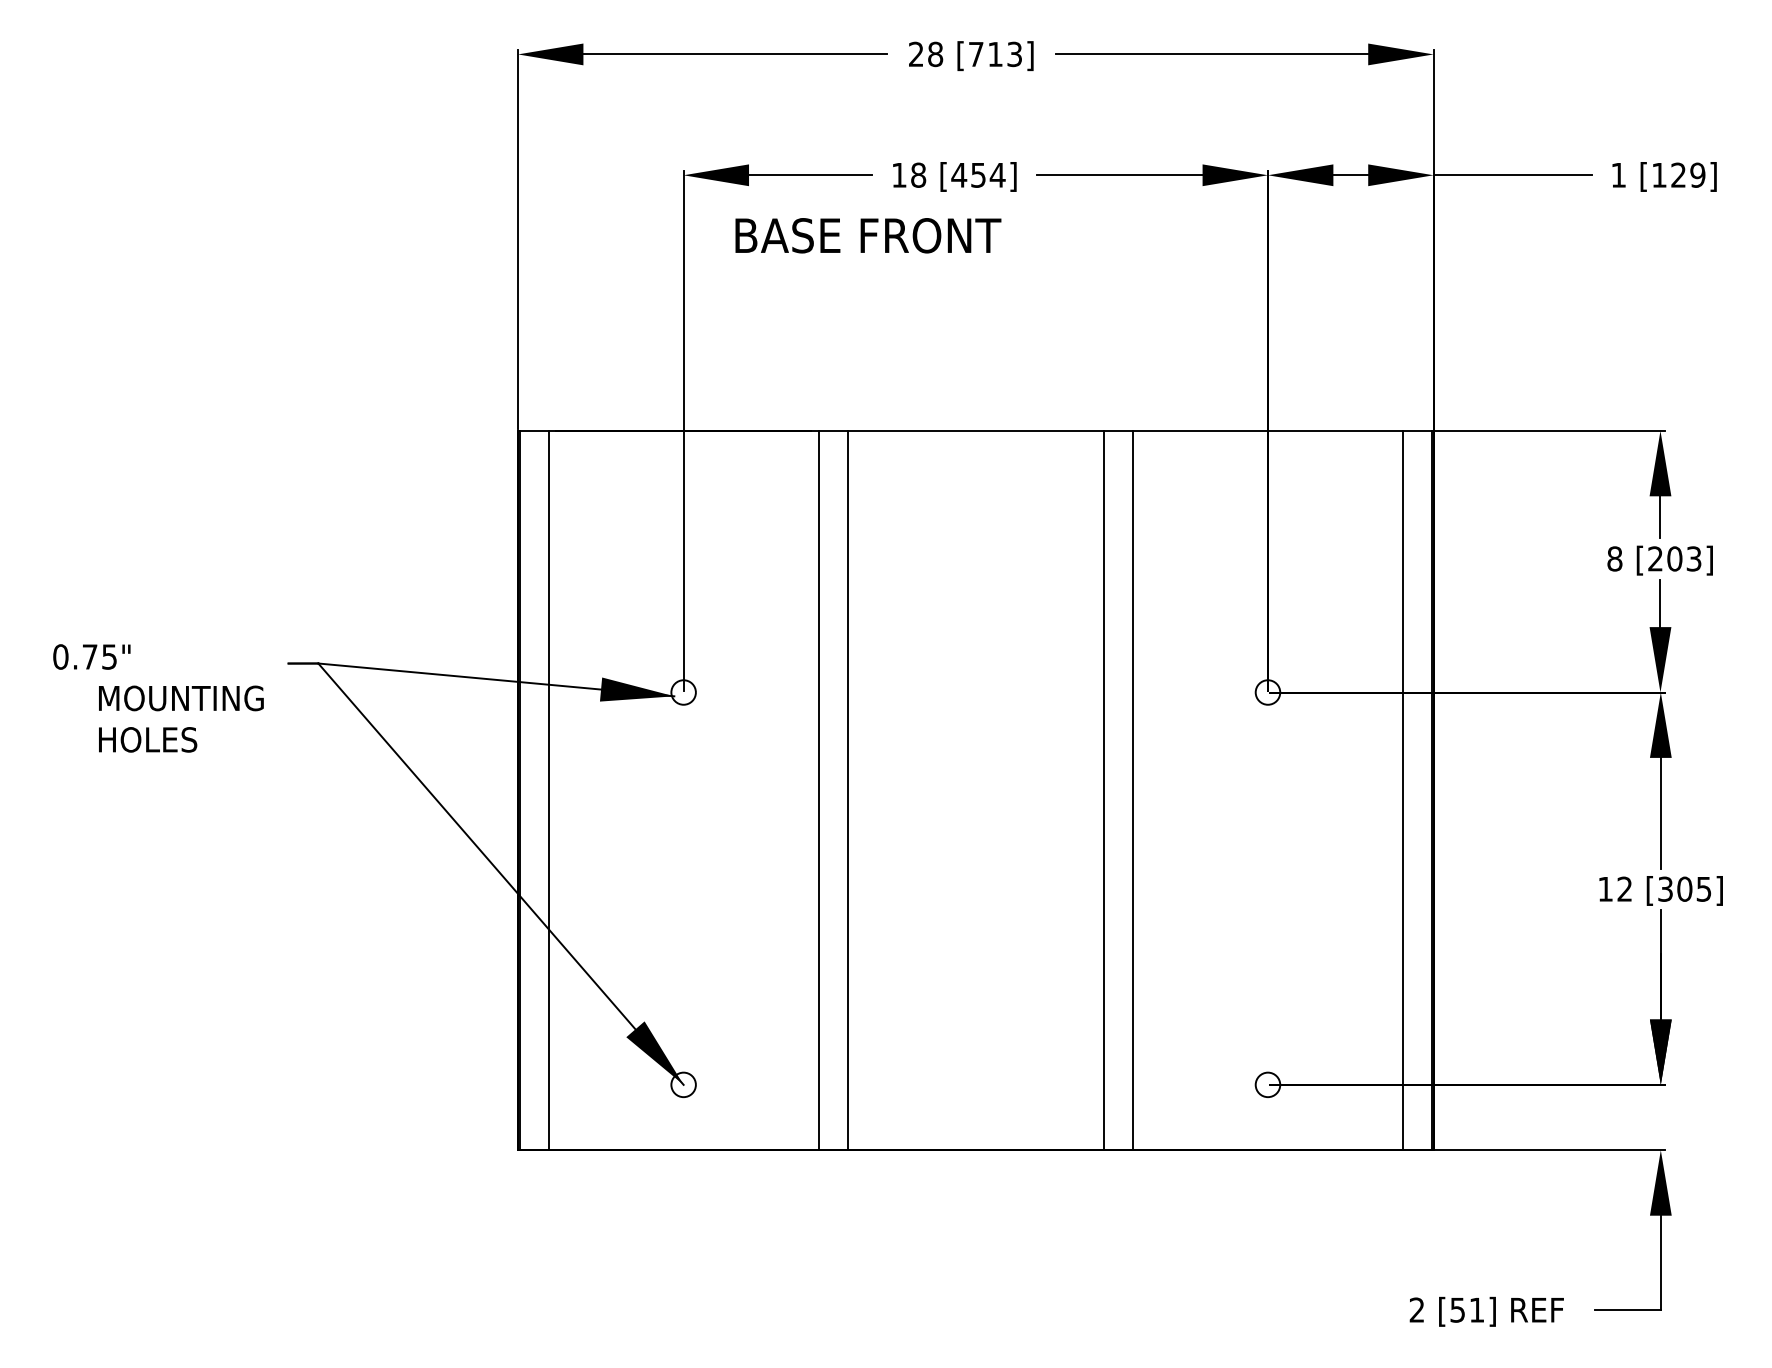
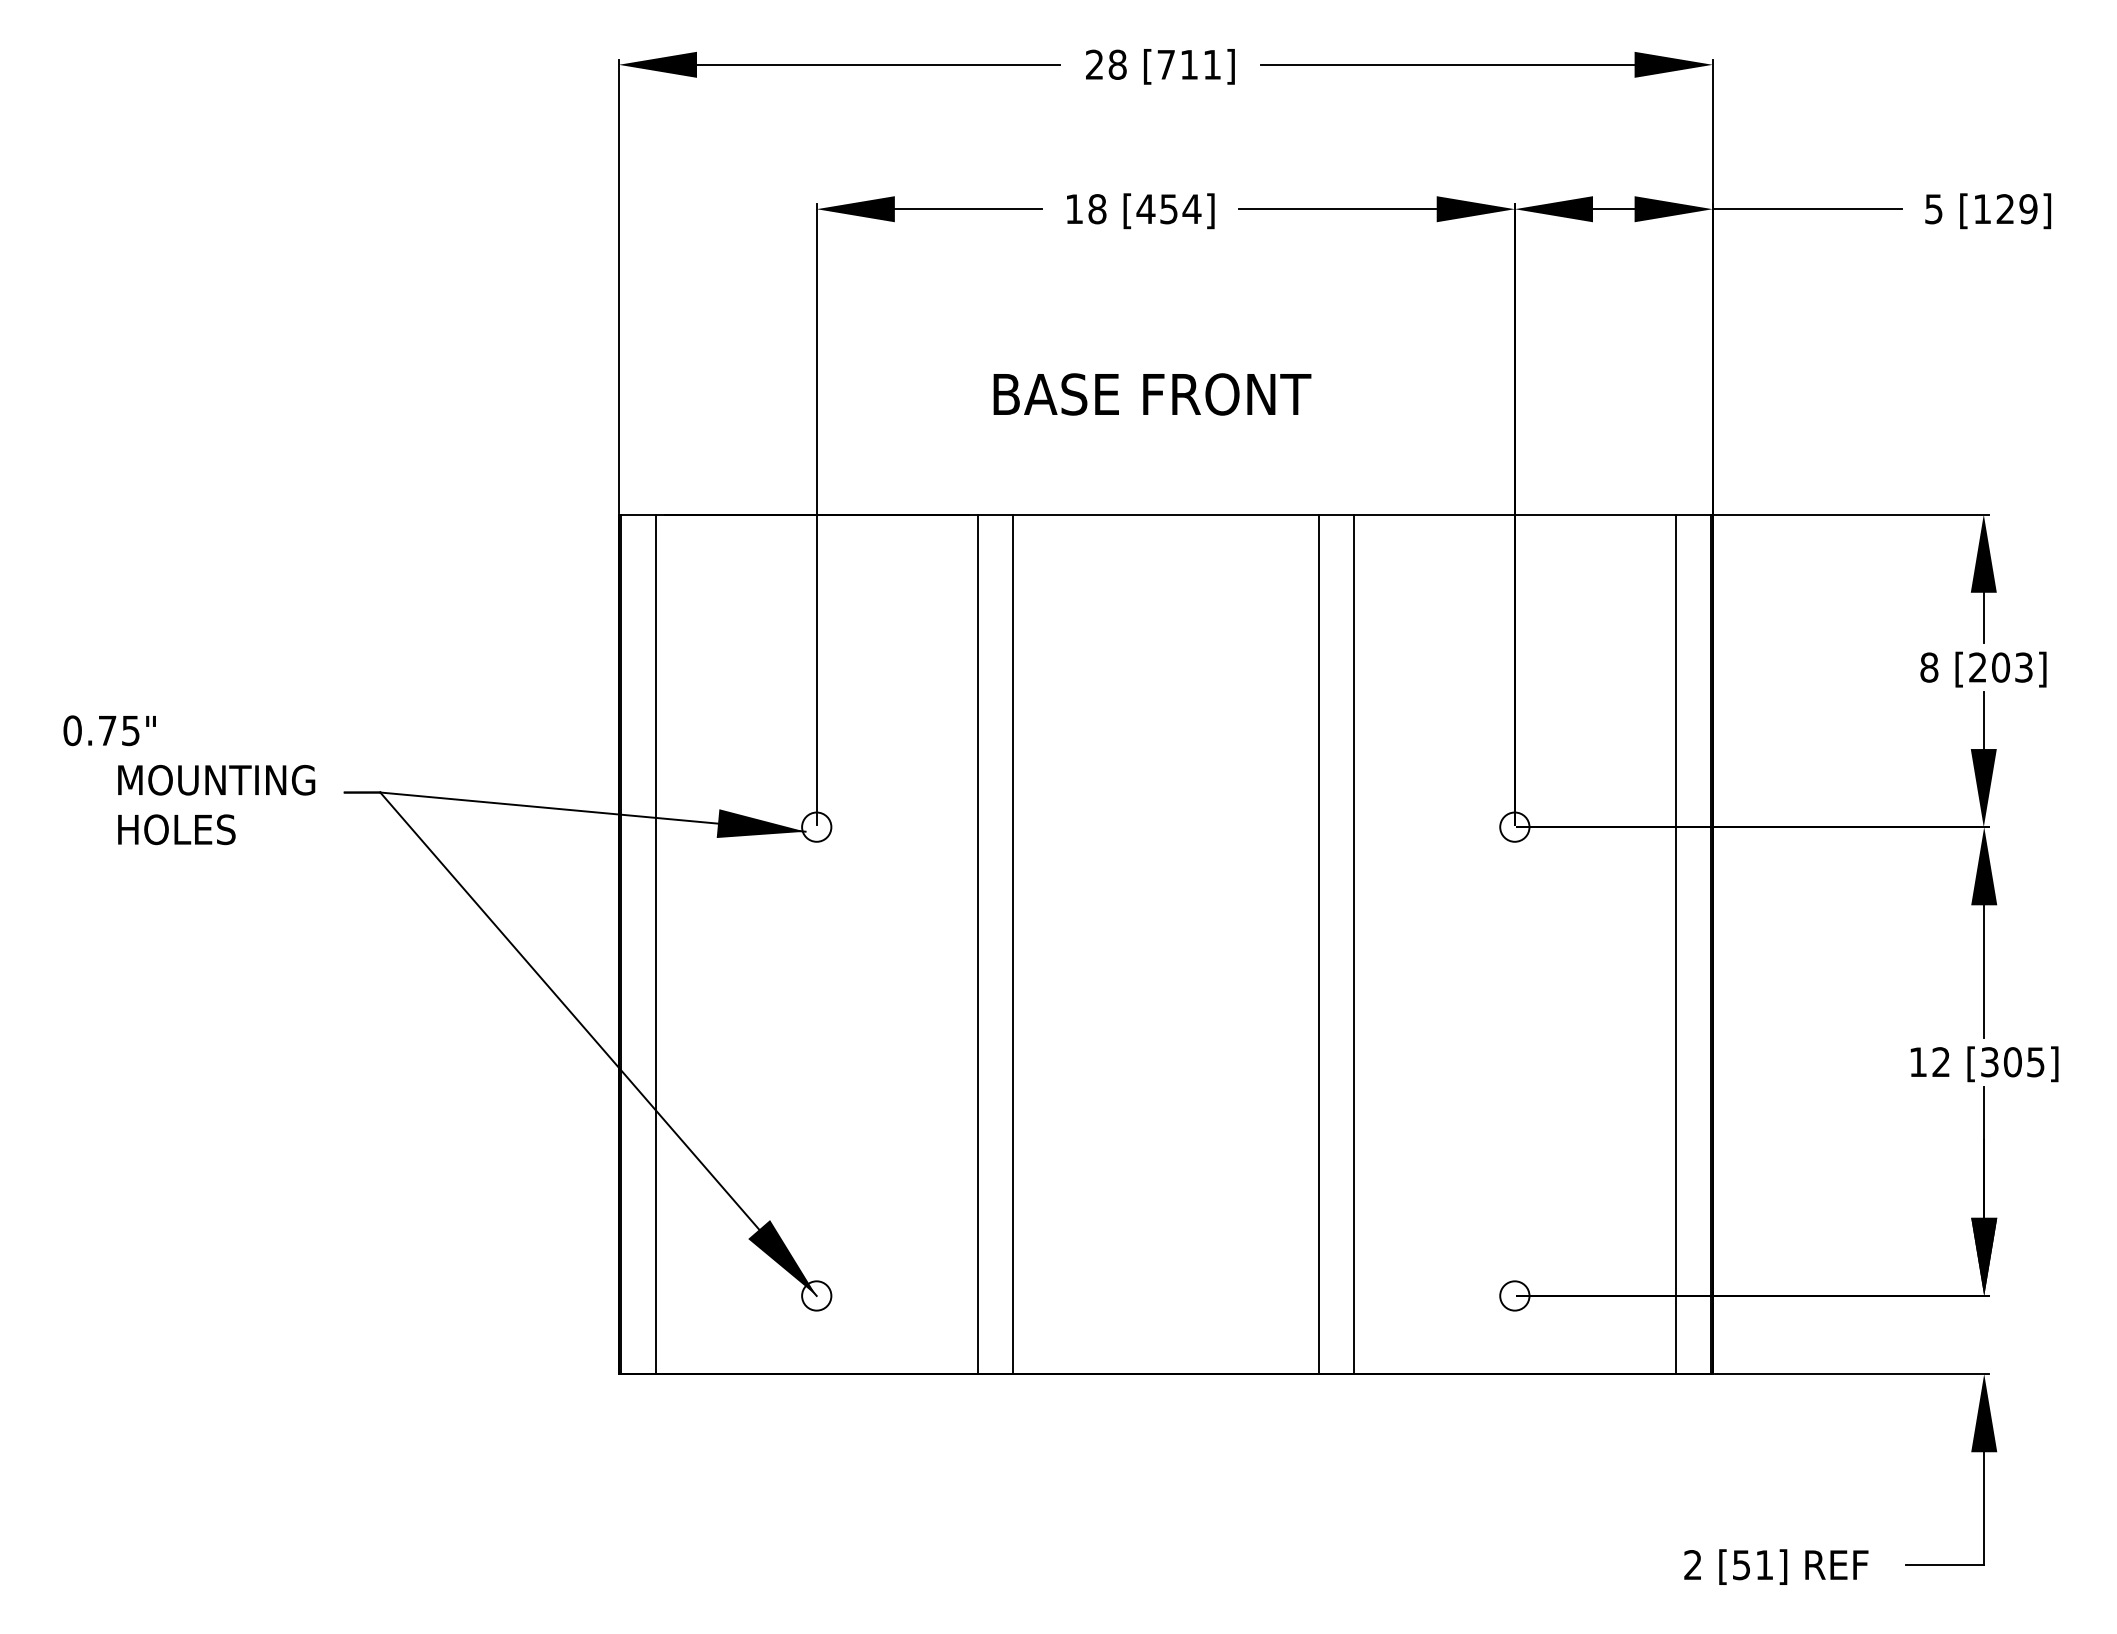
text: (1014, 54) -> (1211, 64), [713] -> [711]
text: (1618, 175) -> (1933, 209), 1 -> 5
text: (868, 235) -> (1152, 394), moved
text: (158, 698) -> (189, 780), moved

